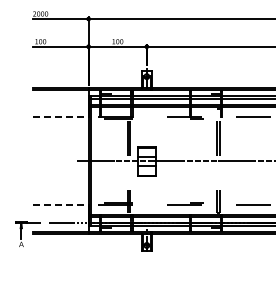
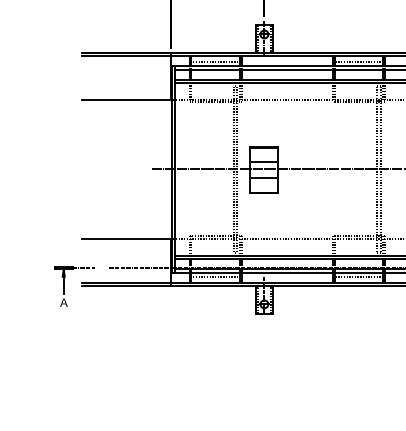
line: (60, 117) -> (126, 99), dashed -> solid
line: (60, 204) -> (126, 238), dashed -> solid

